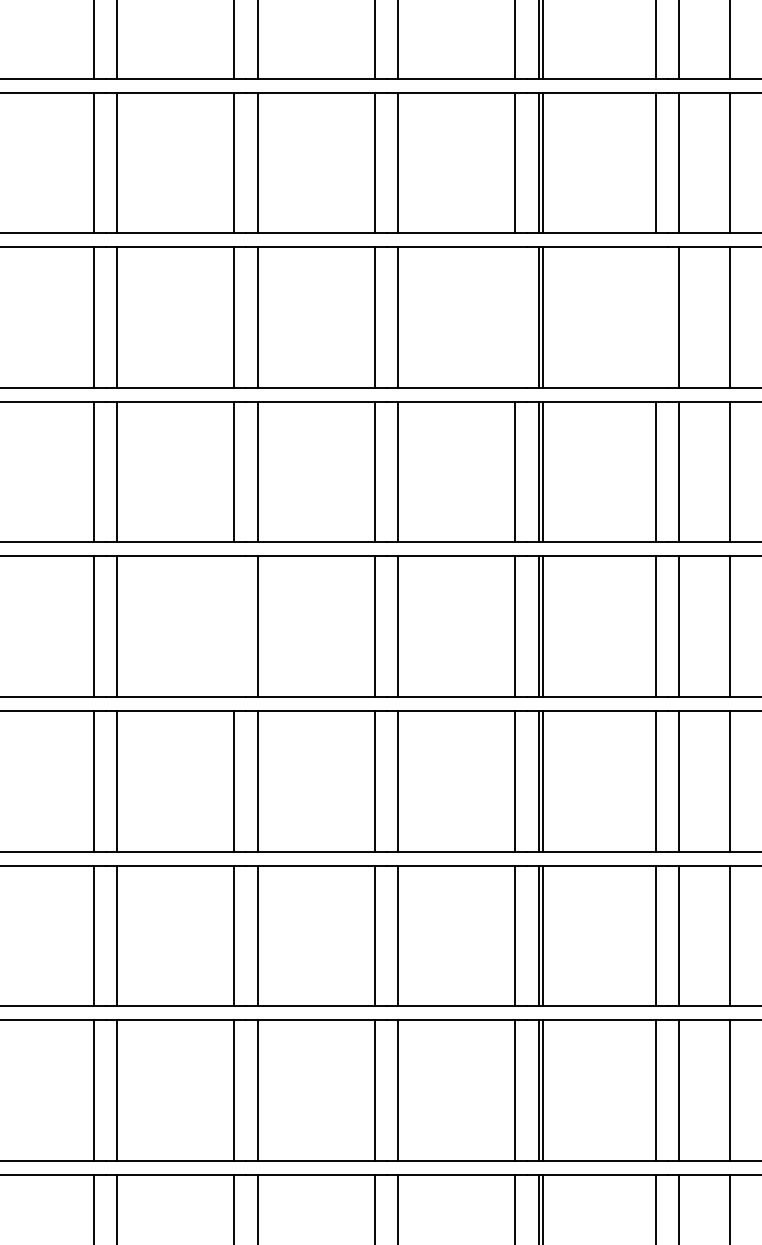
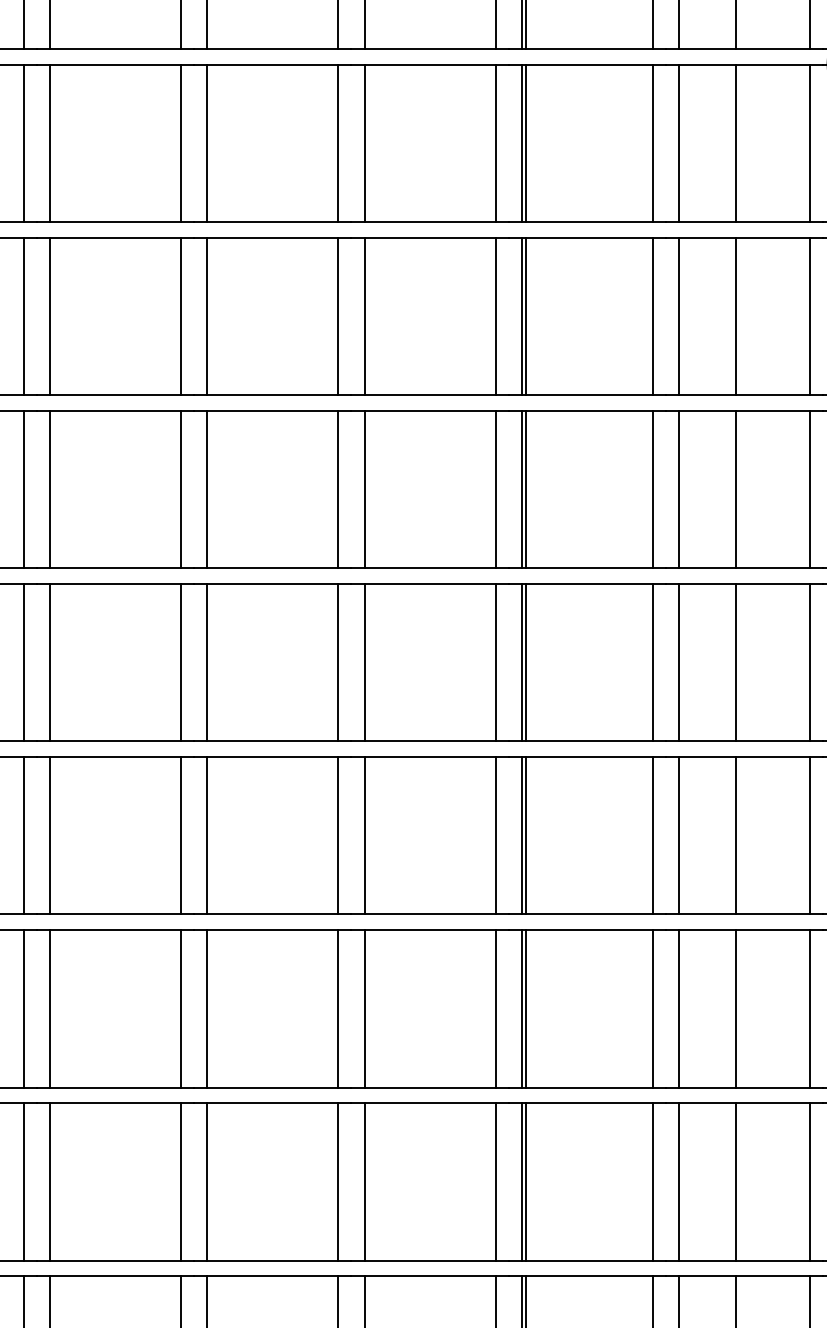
line: (515, 317) -> (495, 316), added
line: (656, 317) -> (653, 316), added
line: (234, 626) -> (181, 662), added

